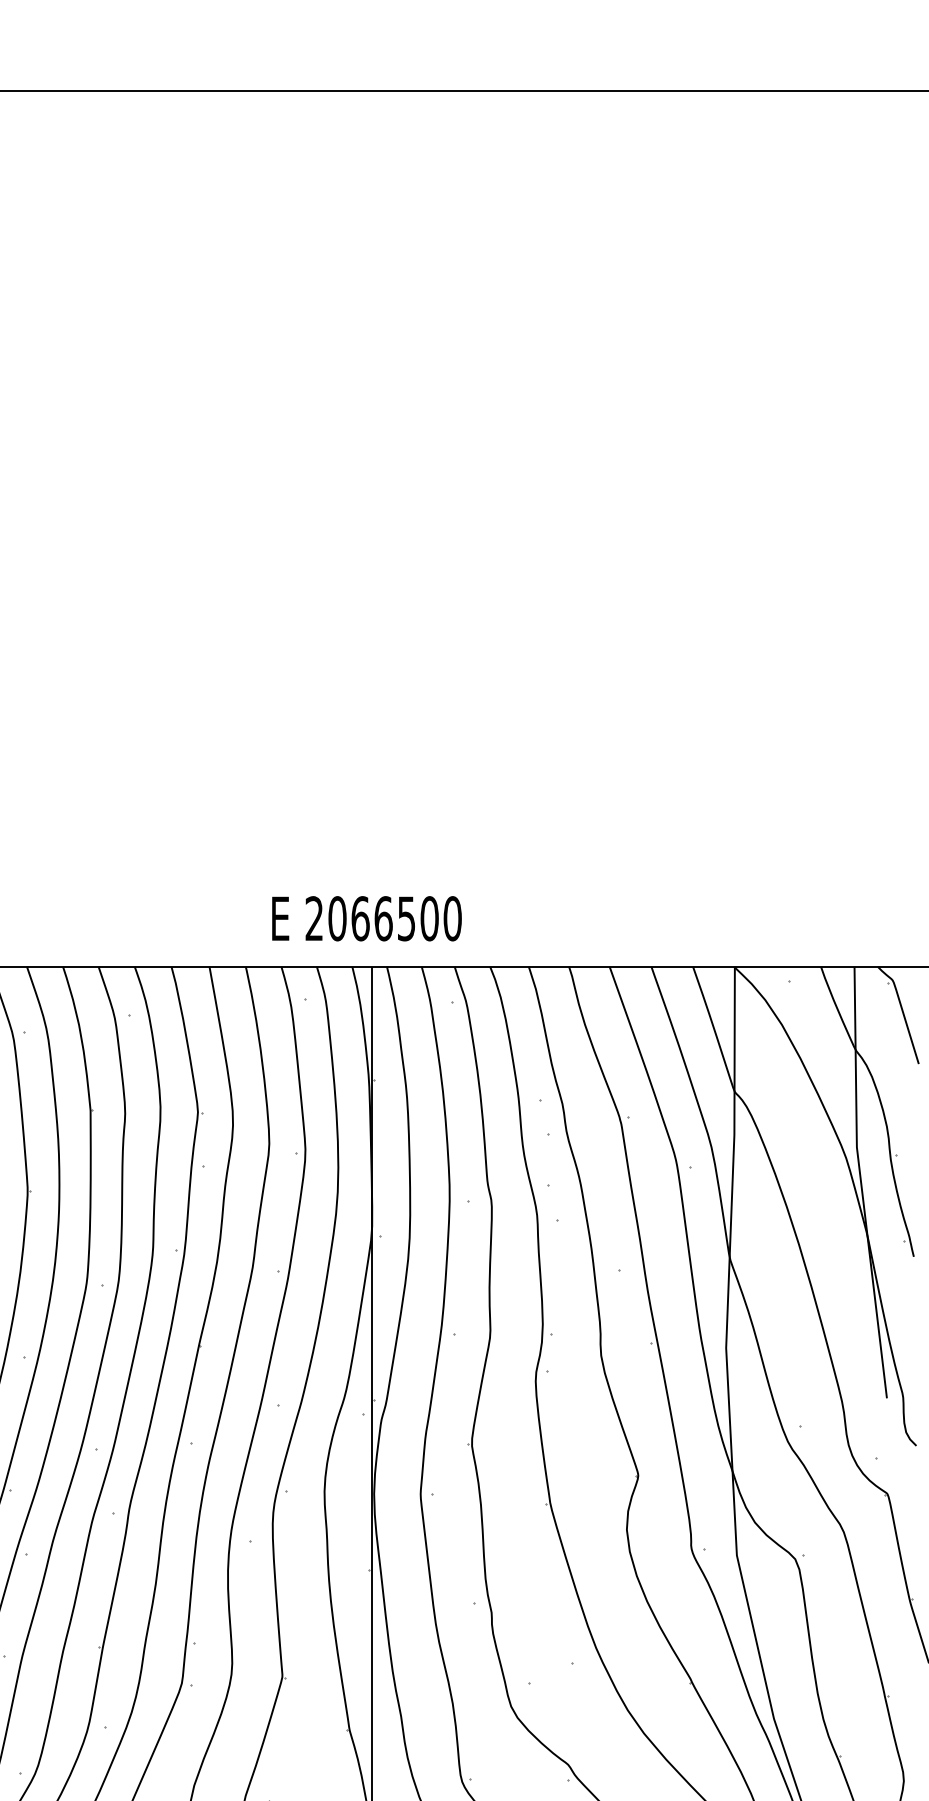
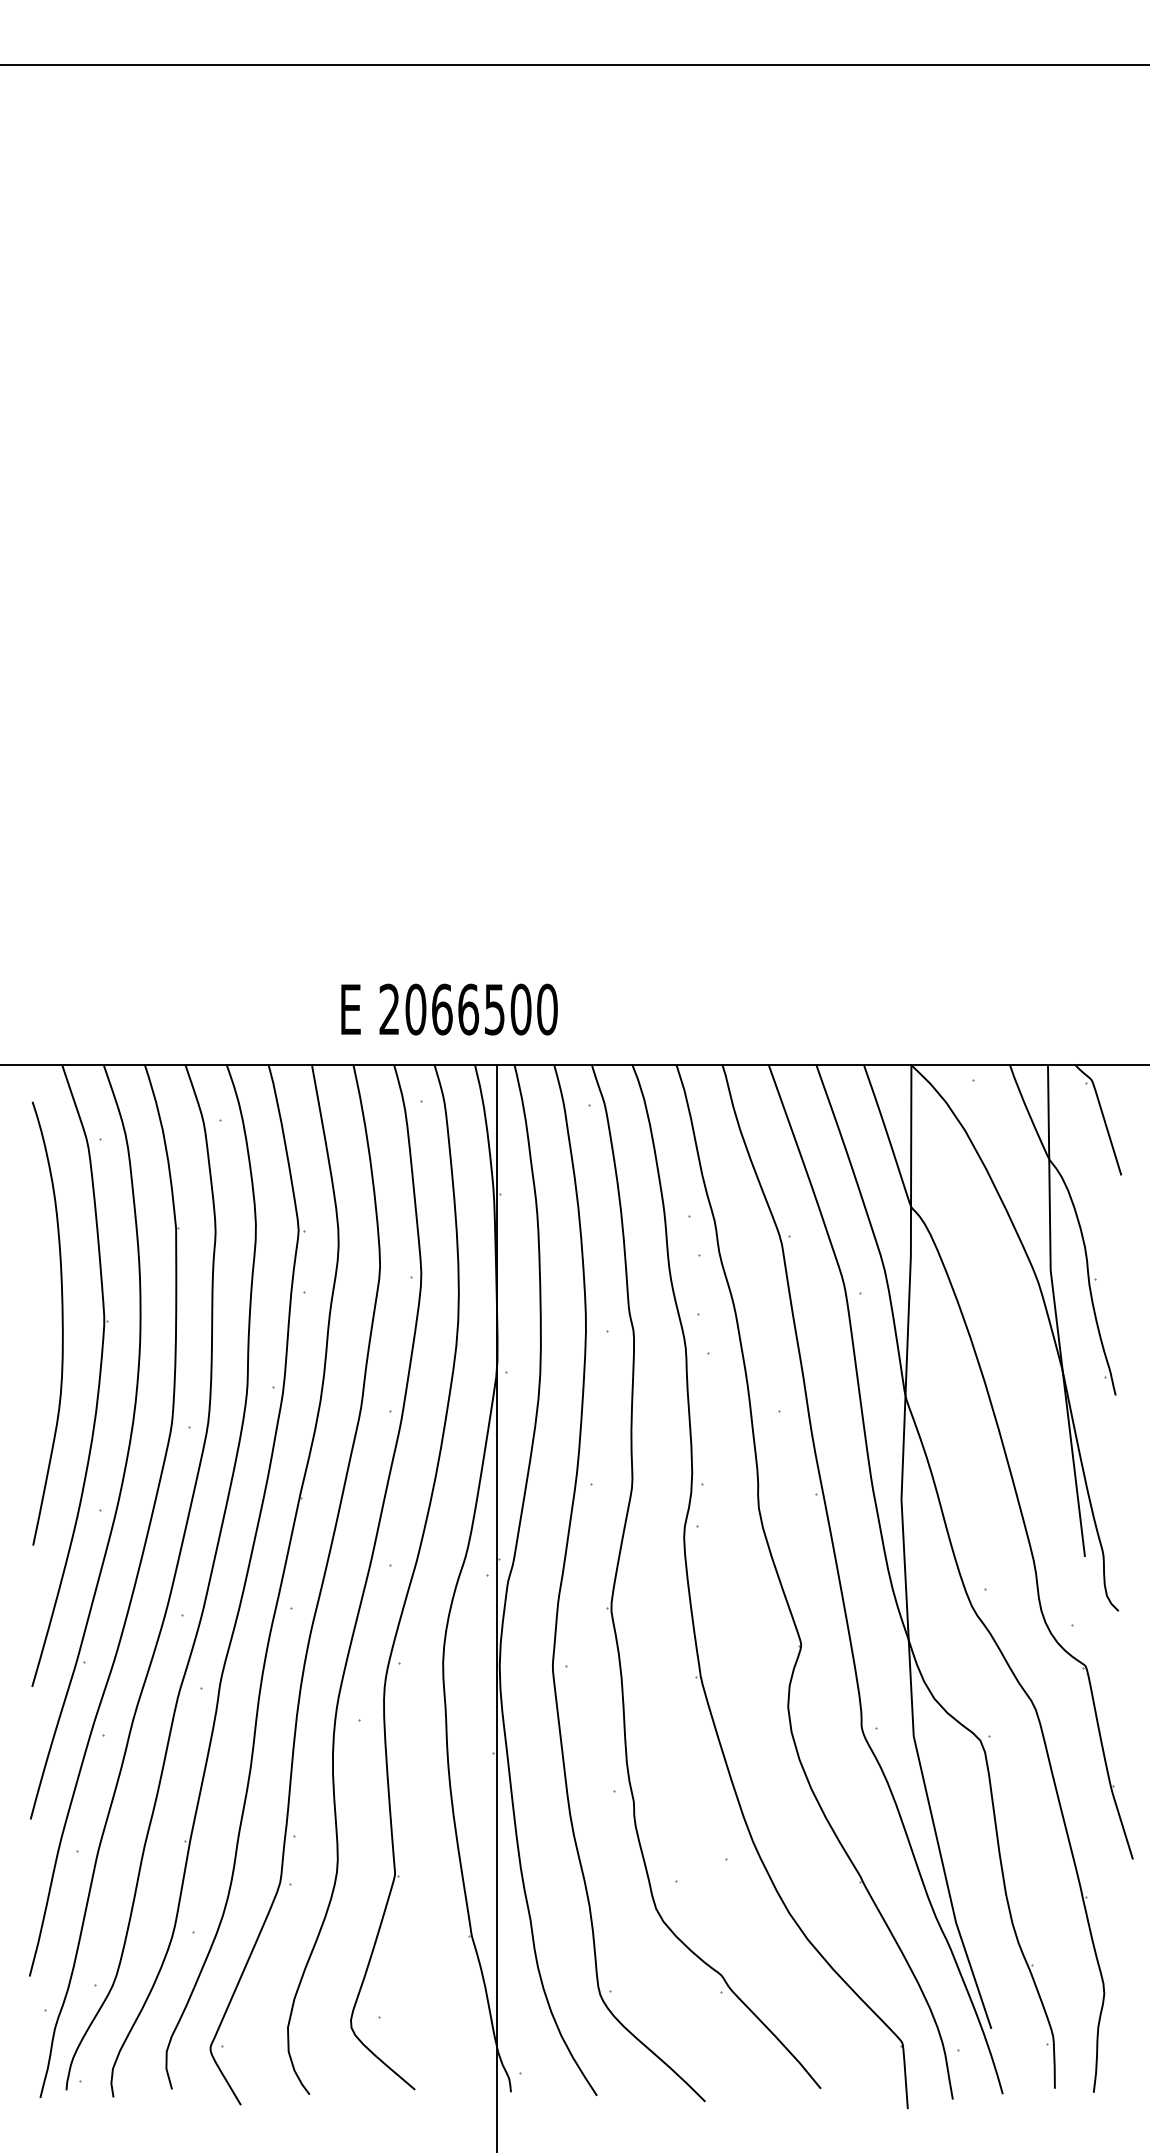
text: (366, 918) -> (449, 1009), moved

